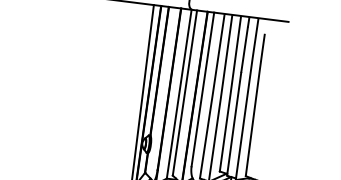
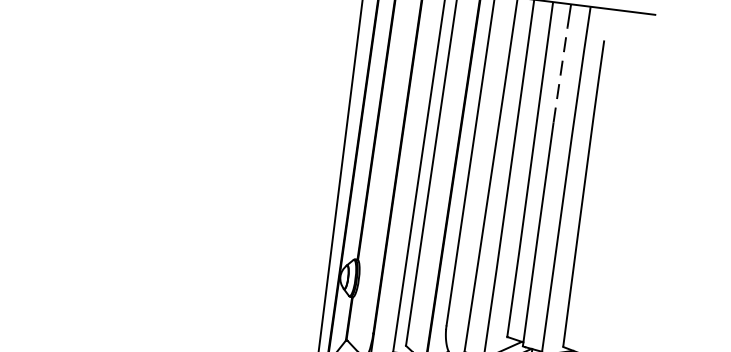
line: (244, 49) -> (560, 74), solid -> dashed

